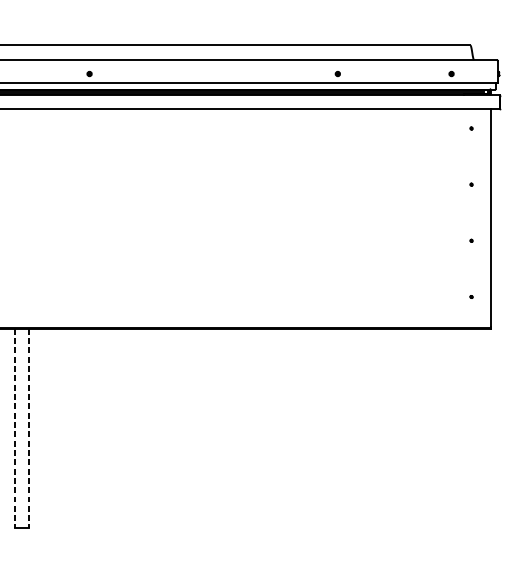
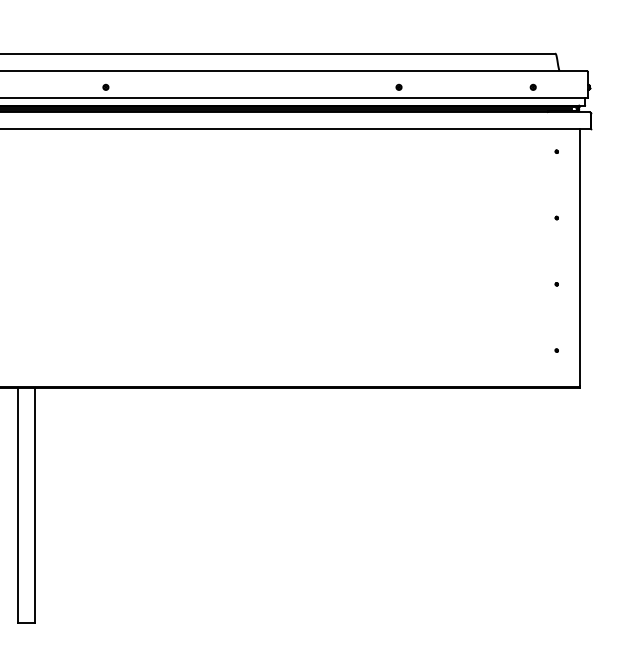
line: (15, 428) -> (18, 505), dashed -> solid
line: (29, 428) -> (34, 505), dashed -> solid

